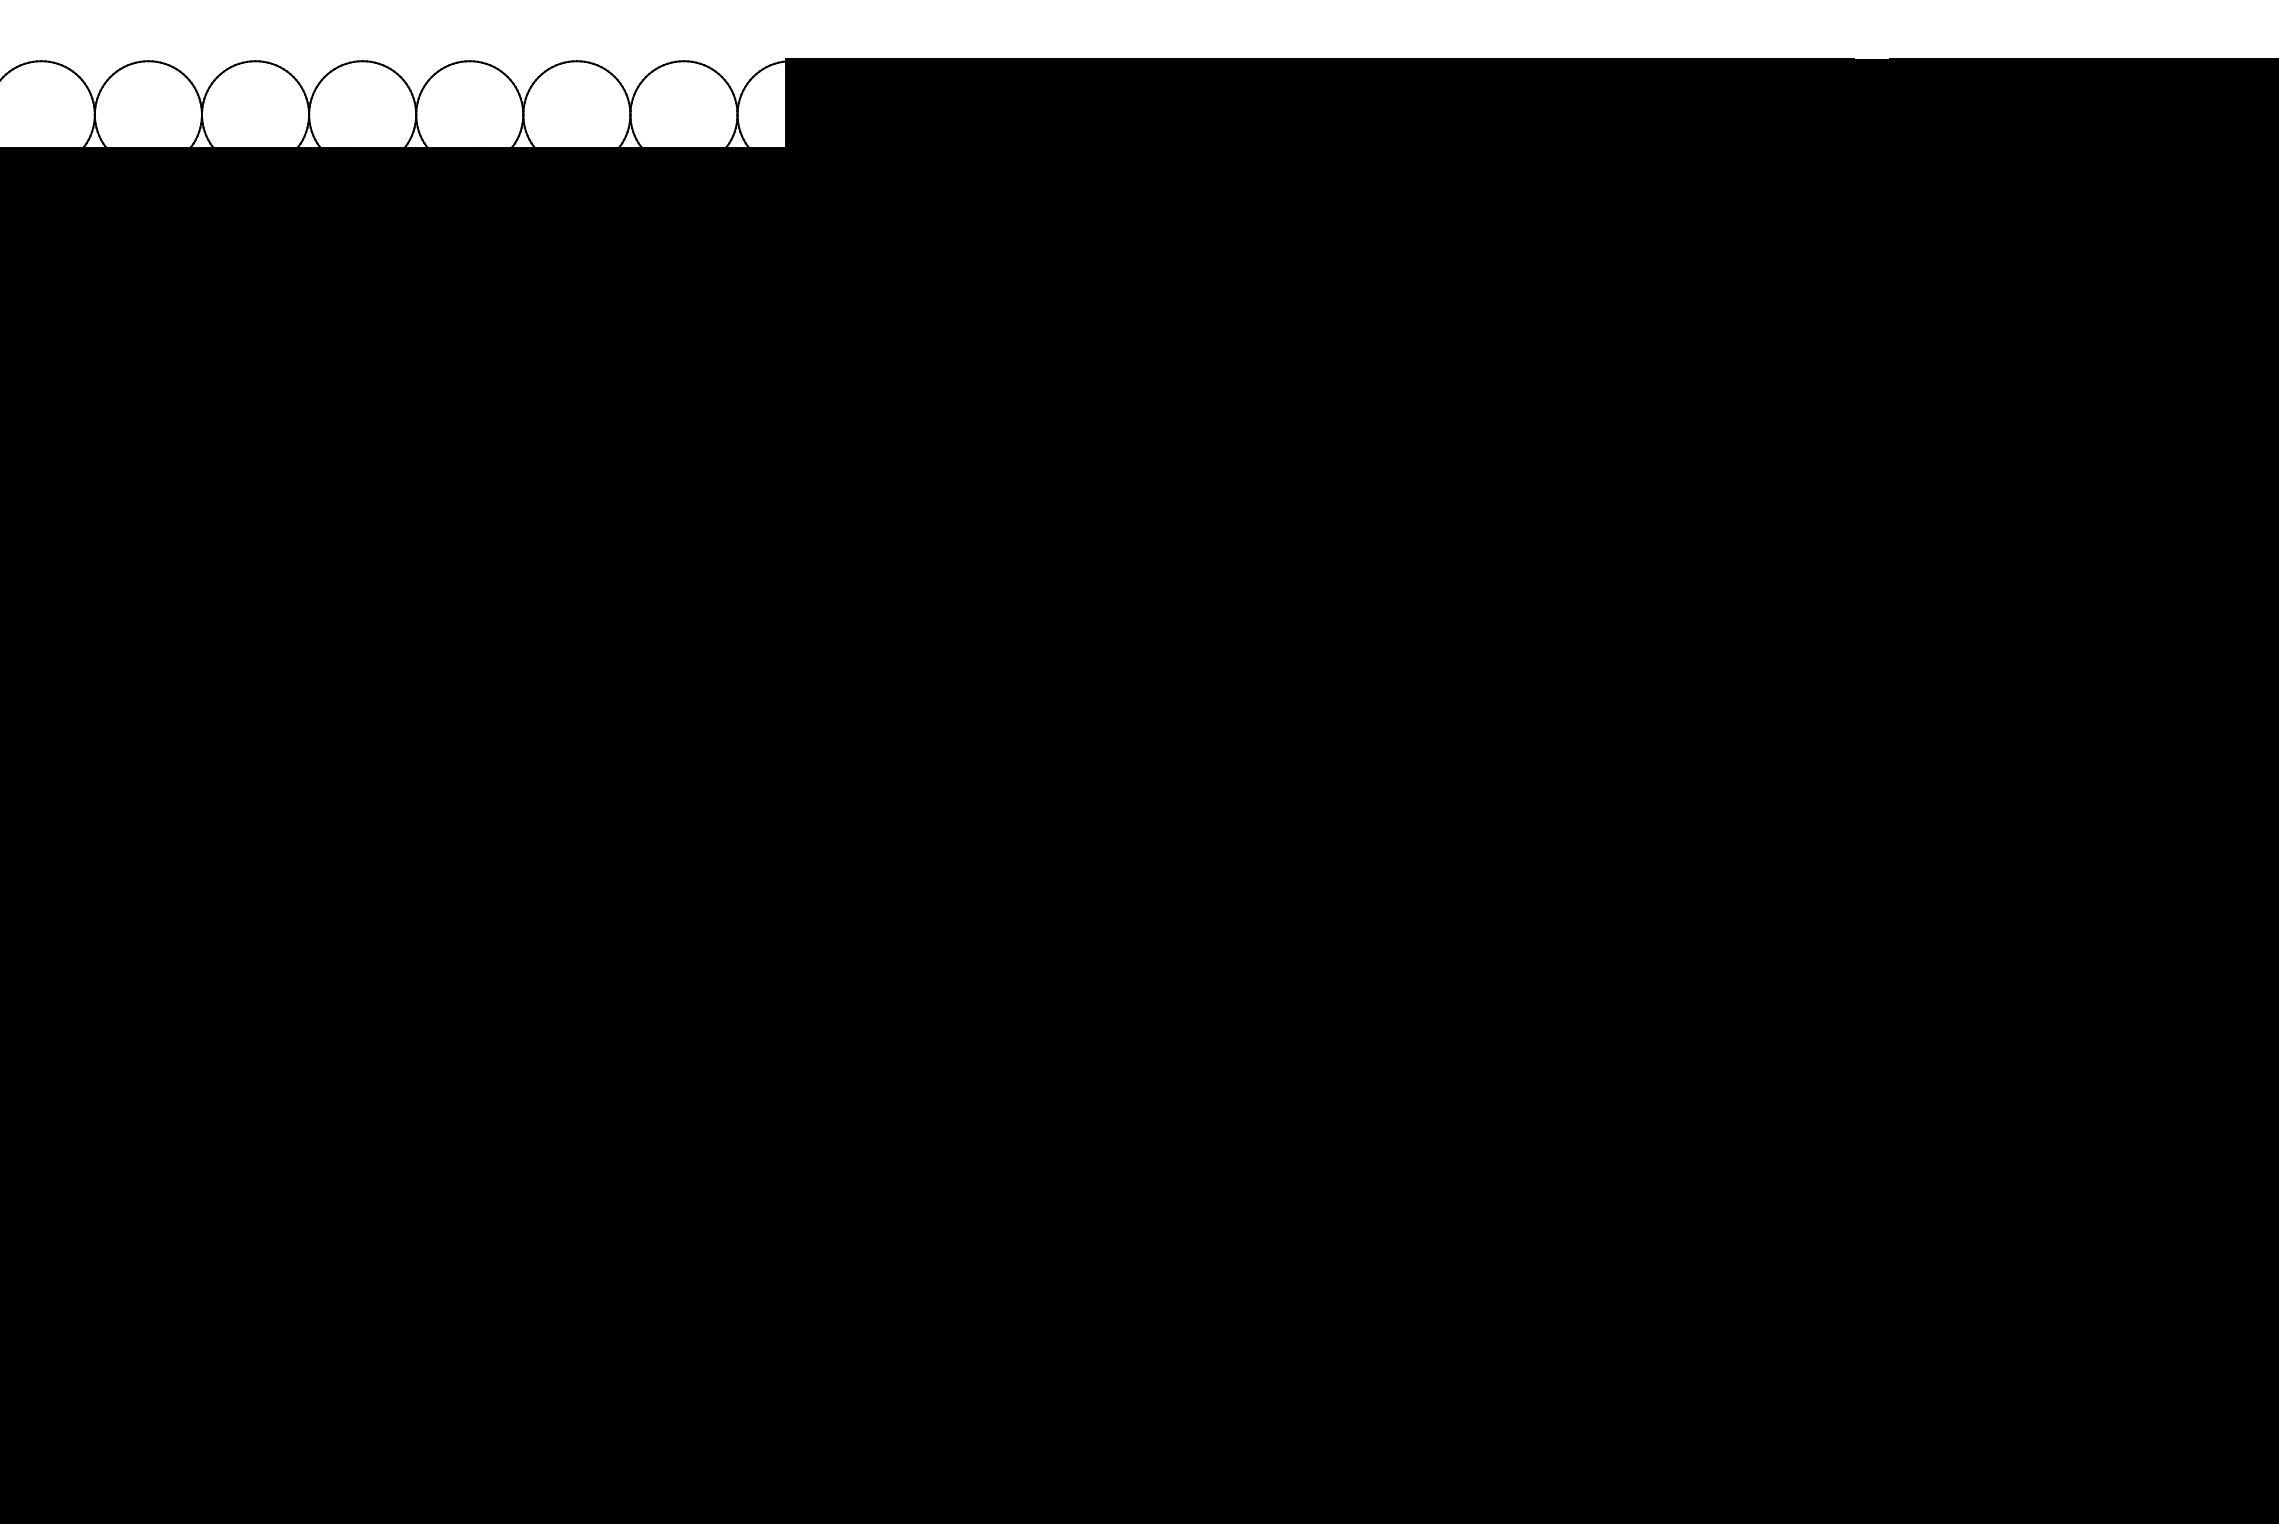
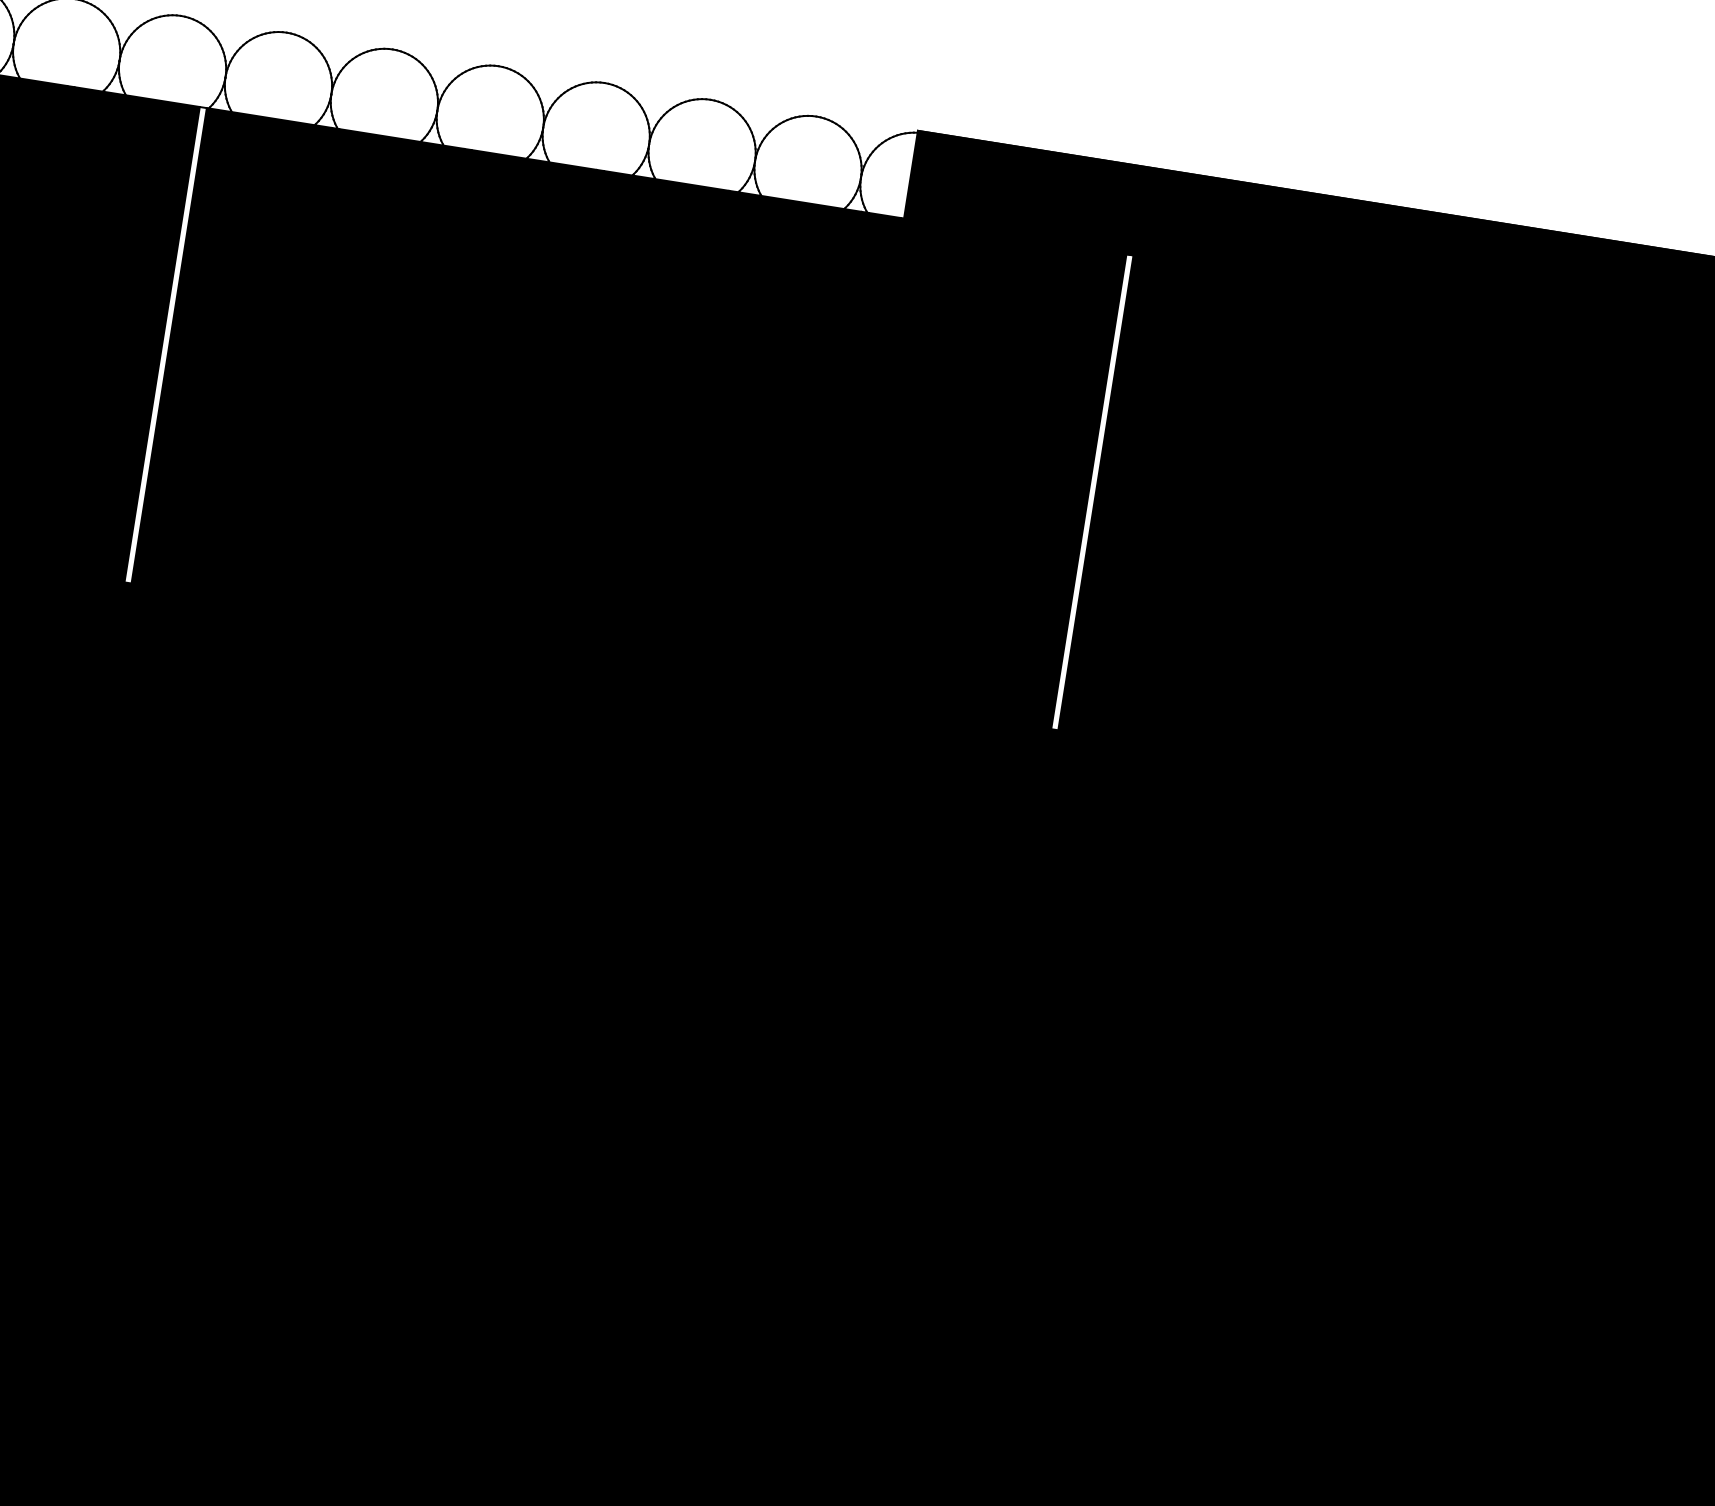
fill: (77, 388) -> (165, 345), removed
fill: (1014, 388) -> (1091, 491), removed

